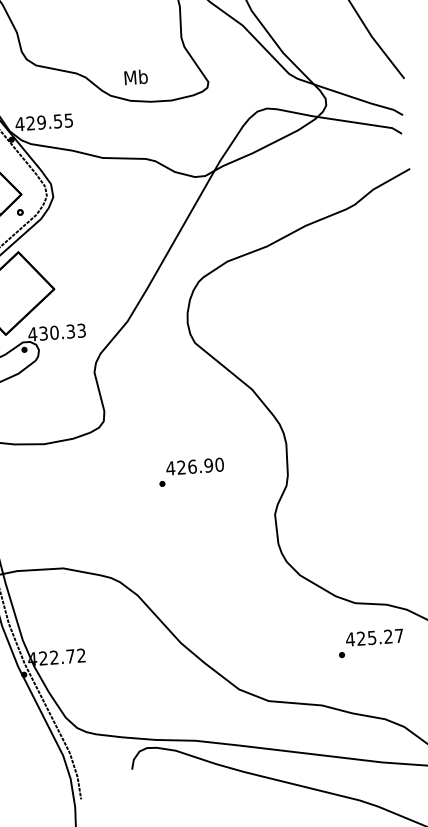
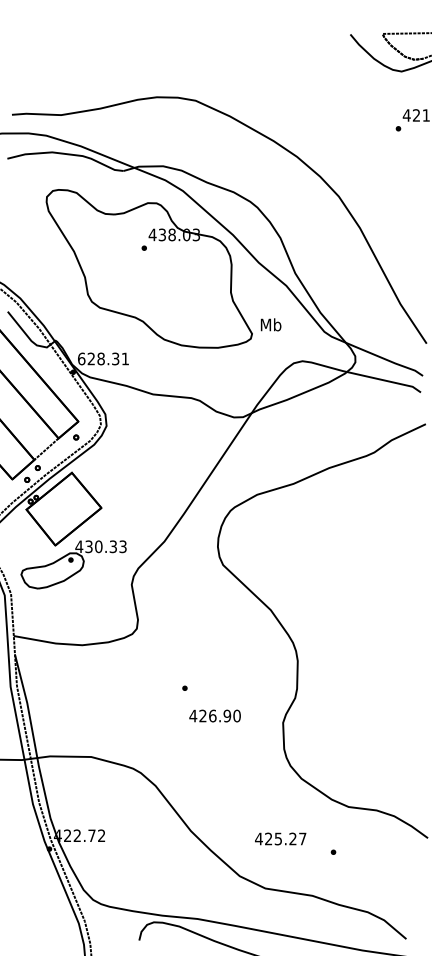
text: (135, 76) -> (270, 324), moved
text: (43, 121) -> (102, 358), 429.55 -> 628.31
text: (194, 466) -> (214, 715), moved
text: (374, 637) -> (280, 838), moved

